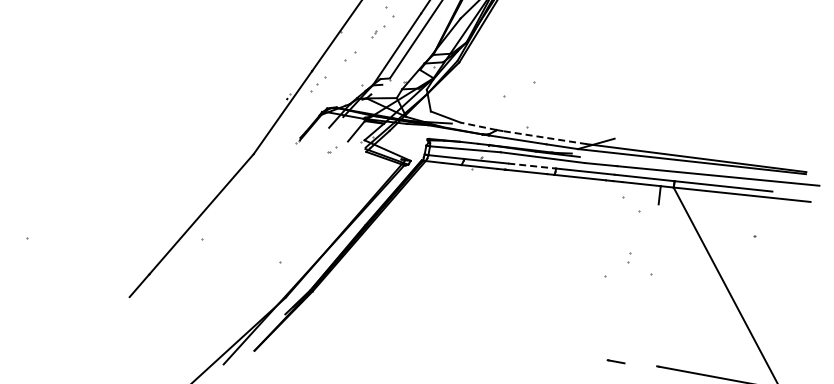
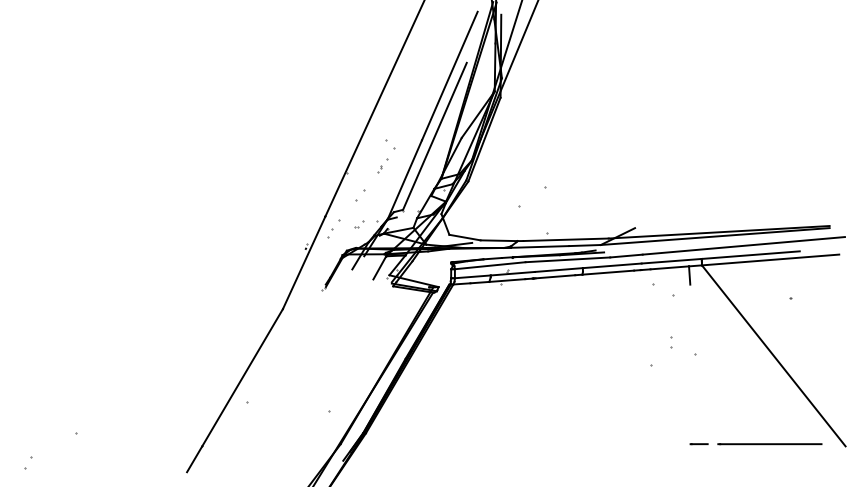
line: (478, 126) -> (498, 240), dashed -> solid
line: (545, 137) -> (566, 239), dashed -> solid
part: (332, 149) -> (359, 224), moved
line: (532, 166) -> (559, 270), dashed -> solid
line: (615, 361) -> (698, 444), moved

